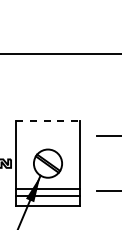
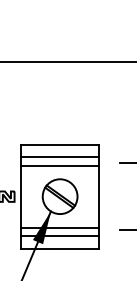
line: (48, 121) -> (60, 144), dashed -> solid
line: (47, 131) -> (59, 157), added
line: (47, 138) -> (59, 165), added

